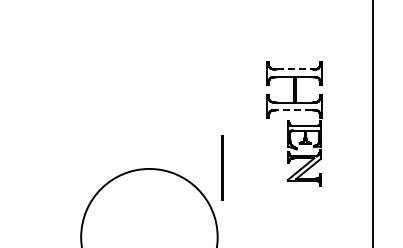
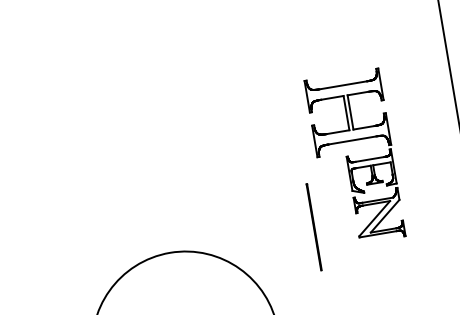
line: (294, 69) -> (343, 85), dashed -> solid
line: (294, 110) -> (352, 140), dashed -> solid
line: (222, 167) -> (314, 226), moved

